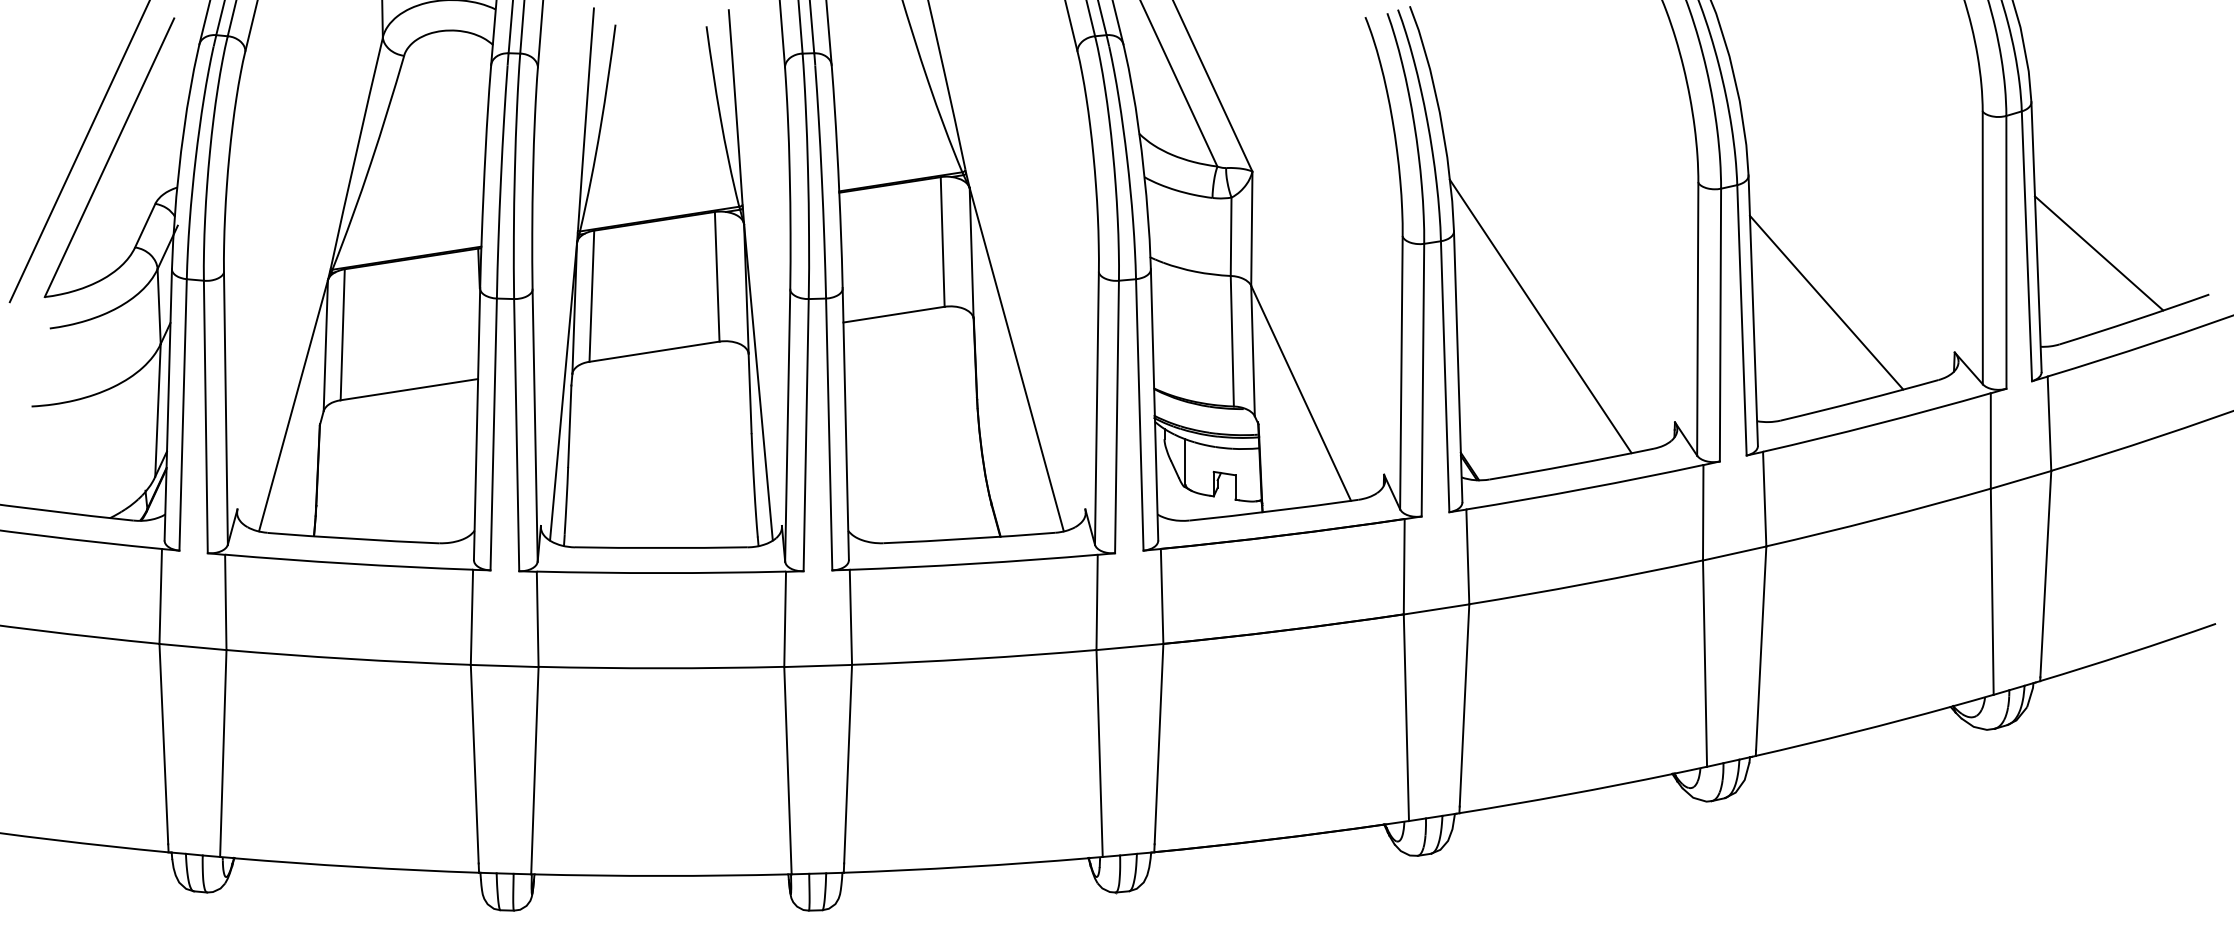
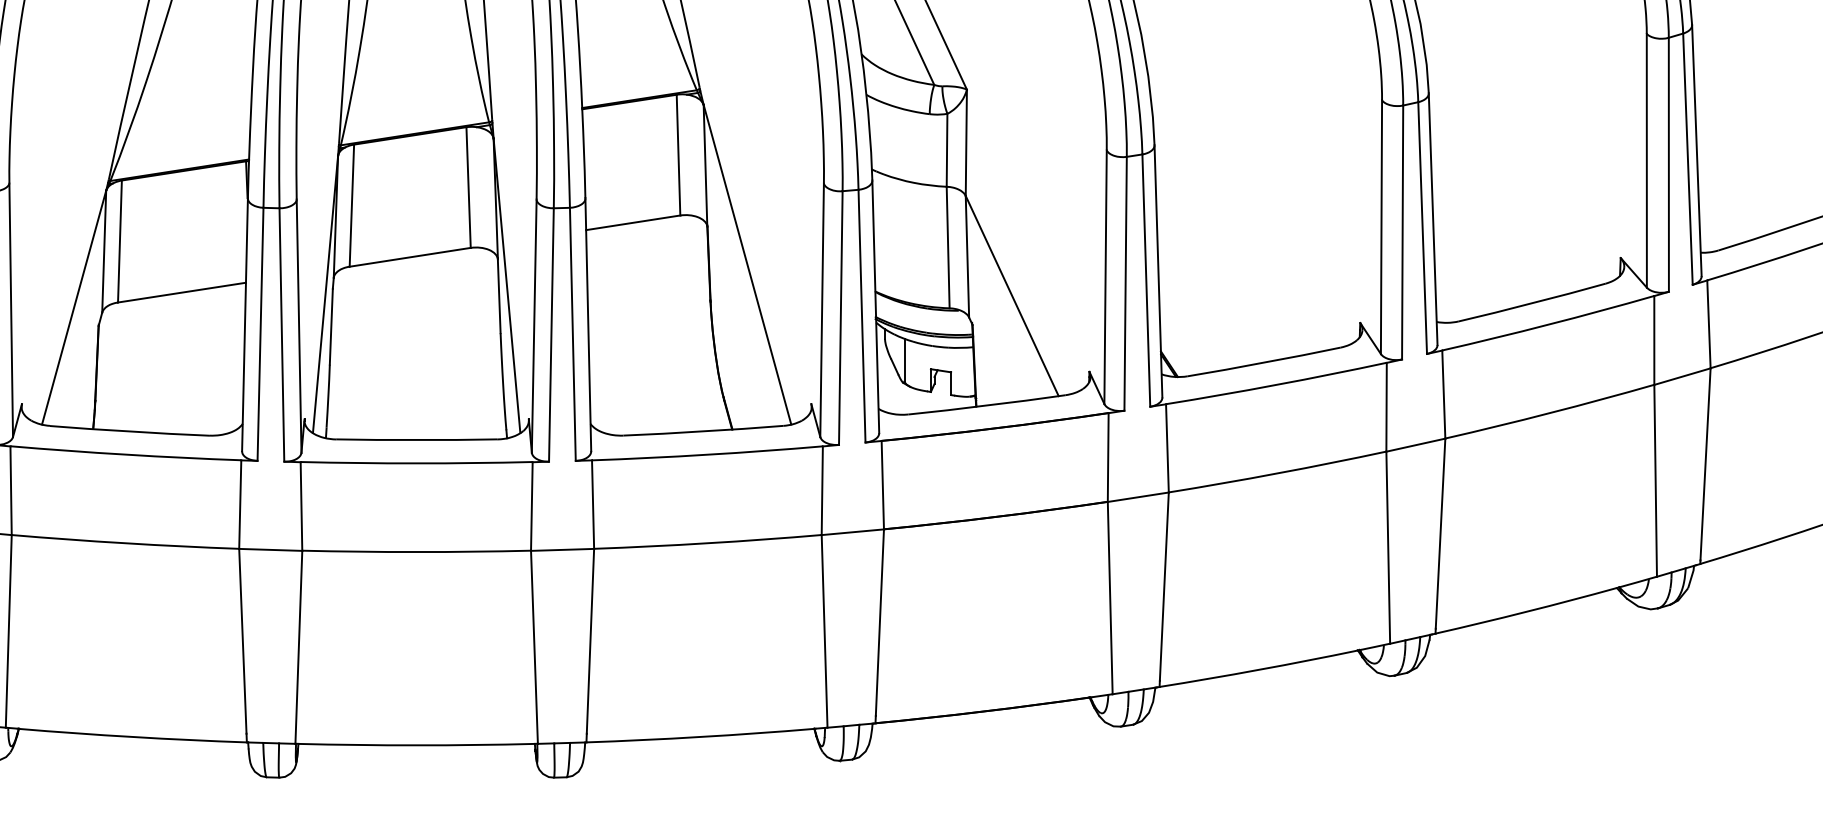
line: (2098, 253) -> (1754, 165), removed
line: (1826, 302) -> (1501, 211), removed
line: (1540, 316) -> (1235, 224), removed

